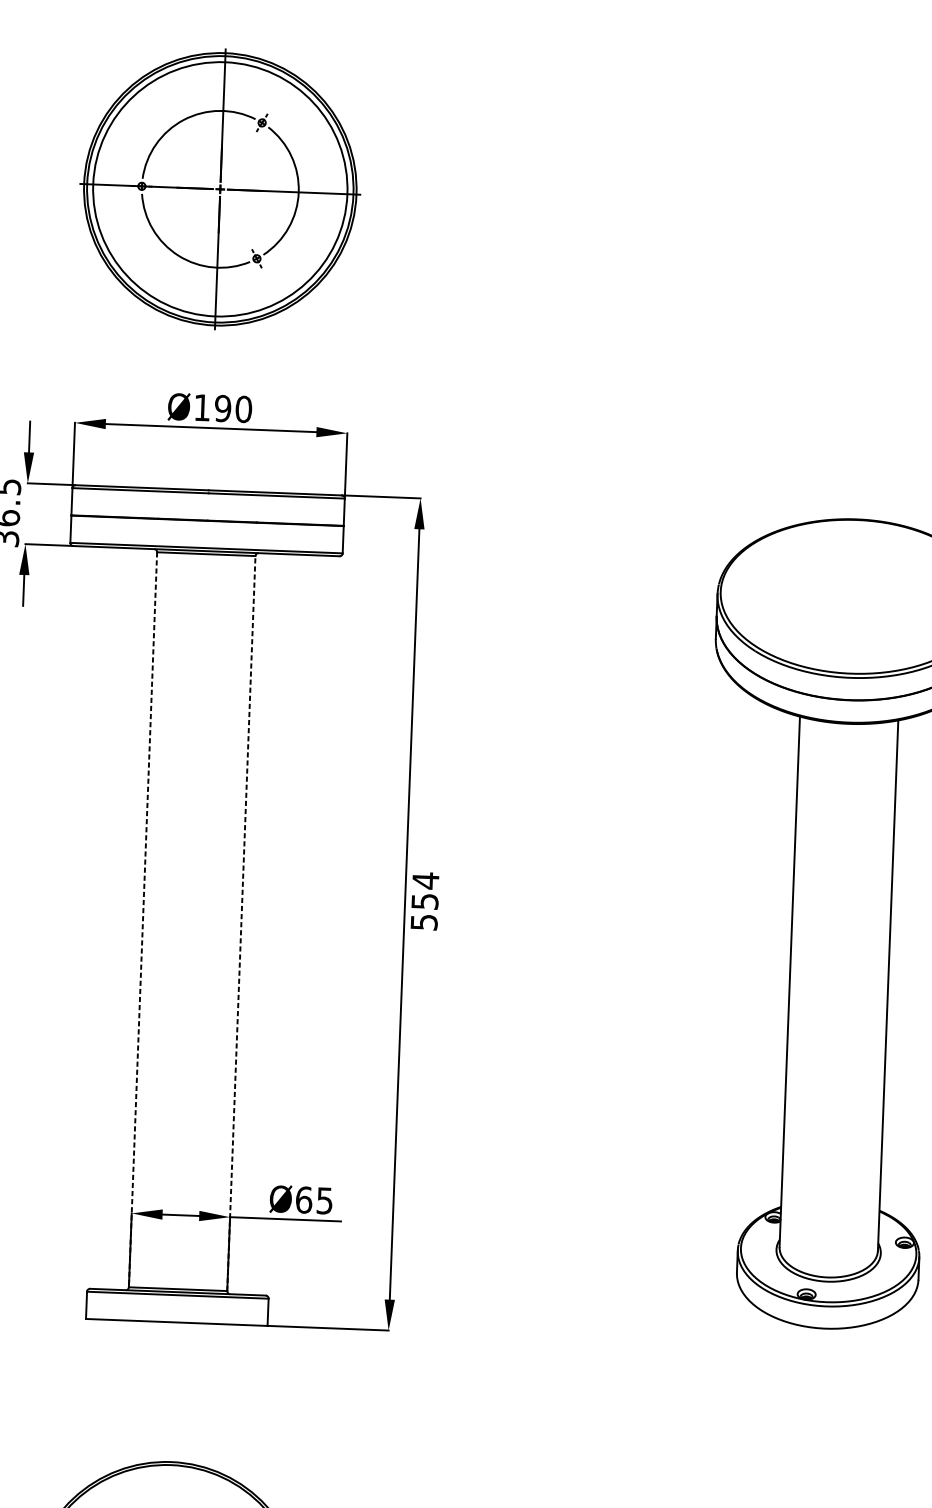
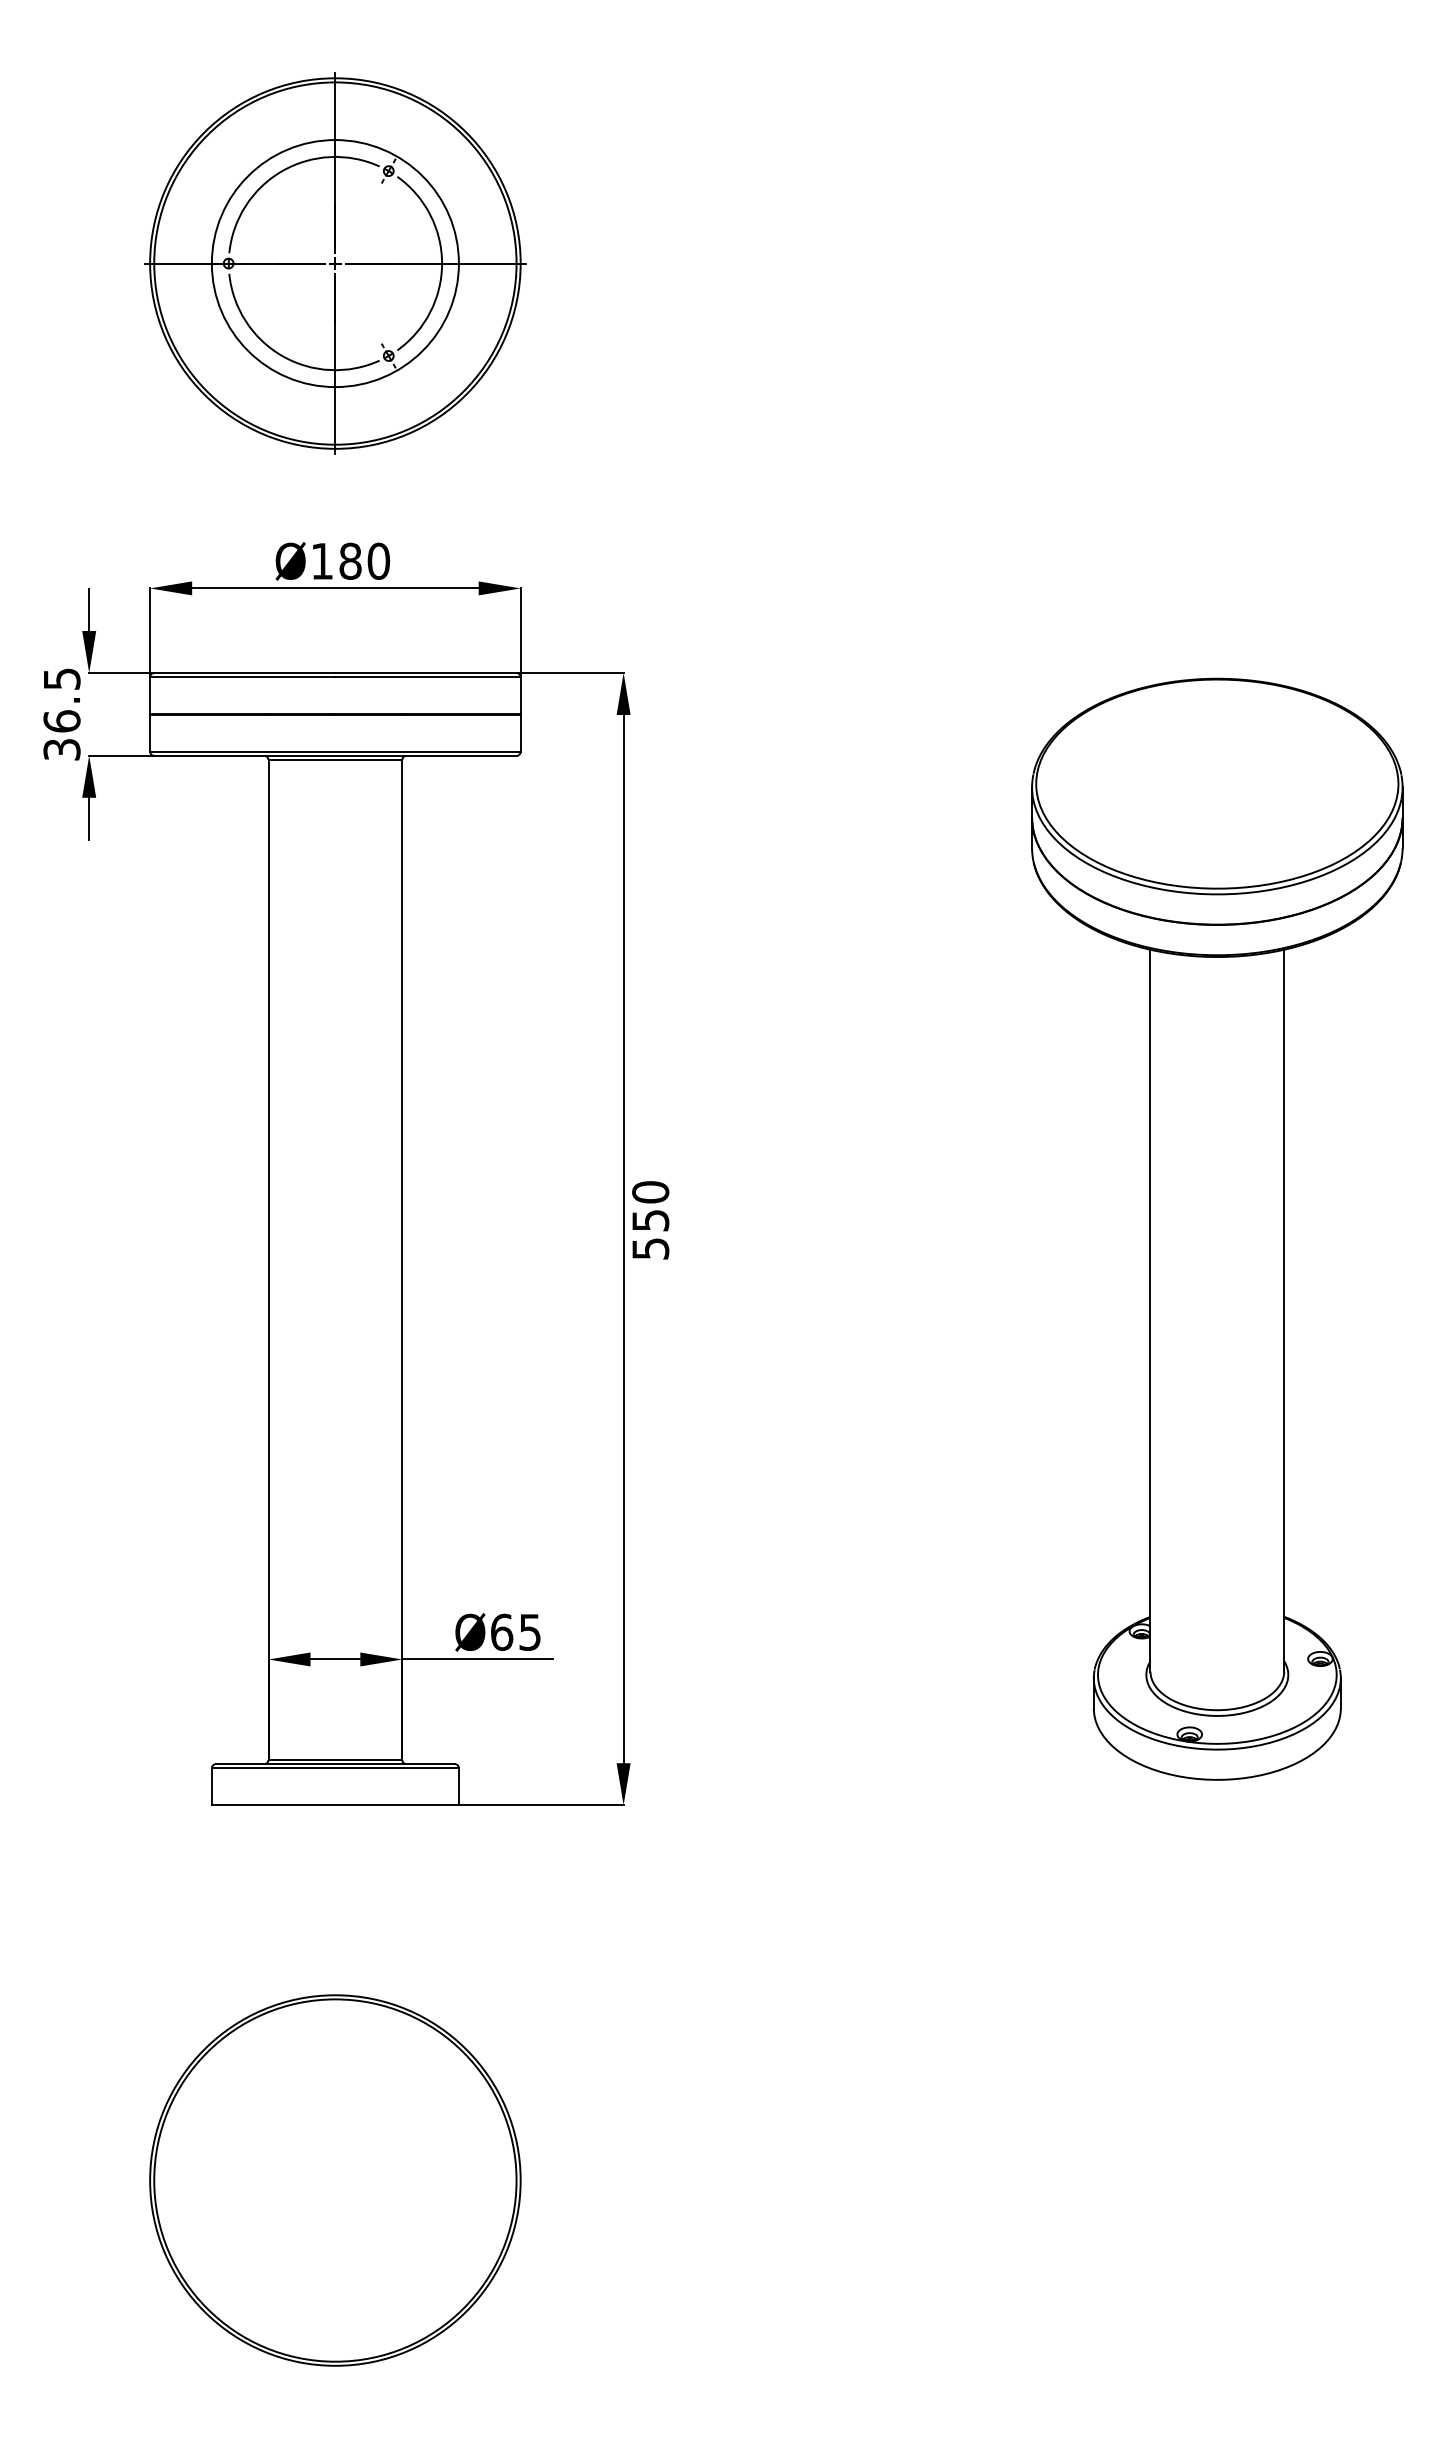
circle: (219, 189) -> (334, 263), size x0.71
text: (223, 408) -> (350, 560), Ø190 -> Ø180
text: (425, 880) -> (650, 1192), 554 -> 550
line: (143, 920) -> (268, 1260), dashed -> solid
line: (241, 923) -> (402, 1259), dashed -> solid

